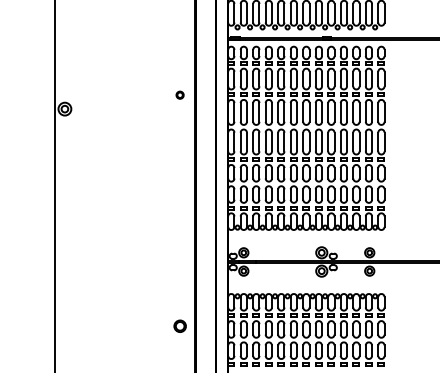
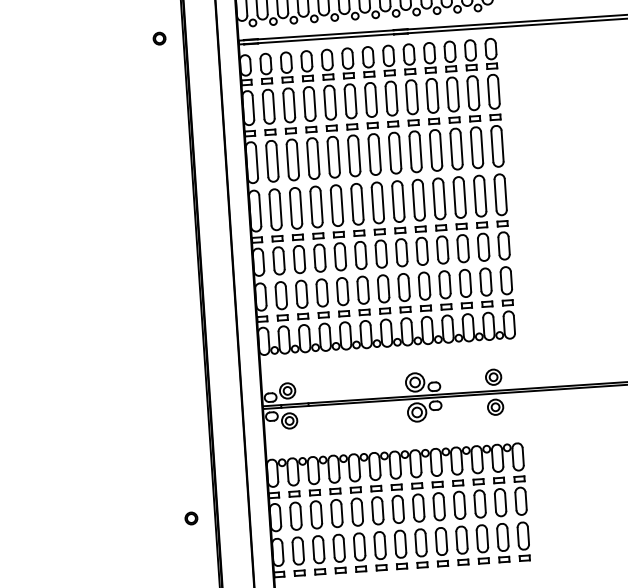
part: (179, 94) -> (158, 37), moved
part: (179, 326) -> (190, 518), size x0.62

